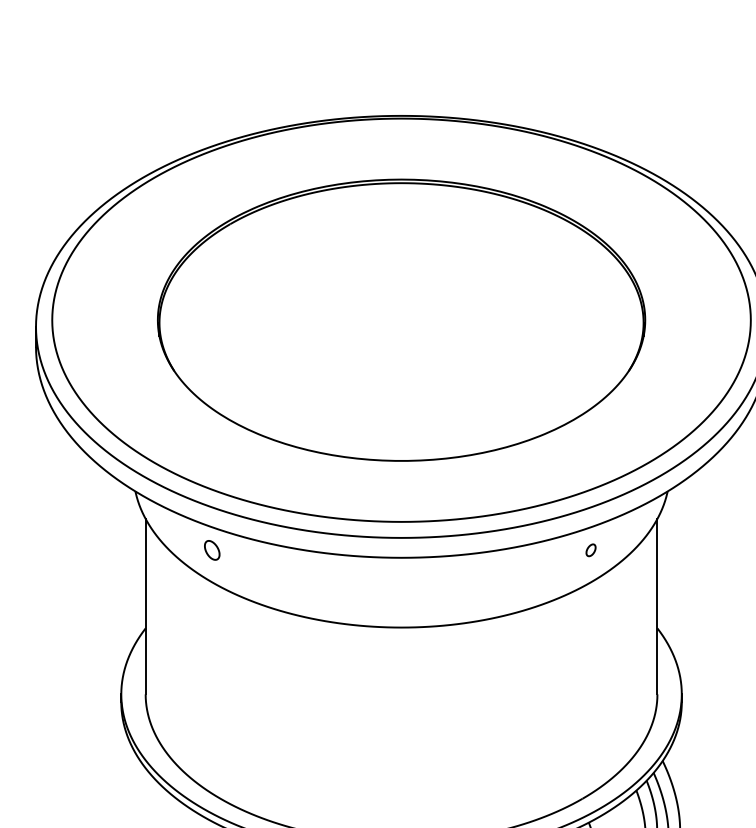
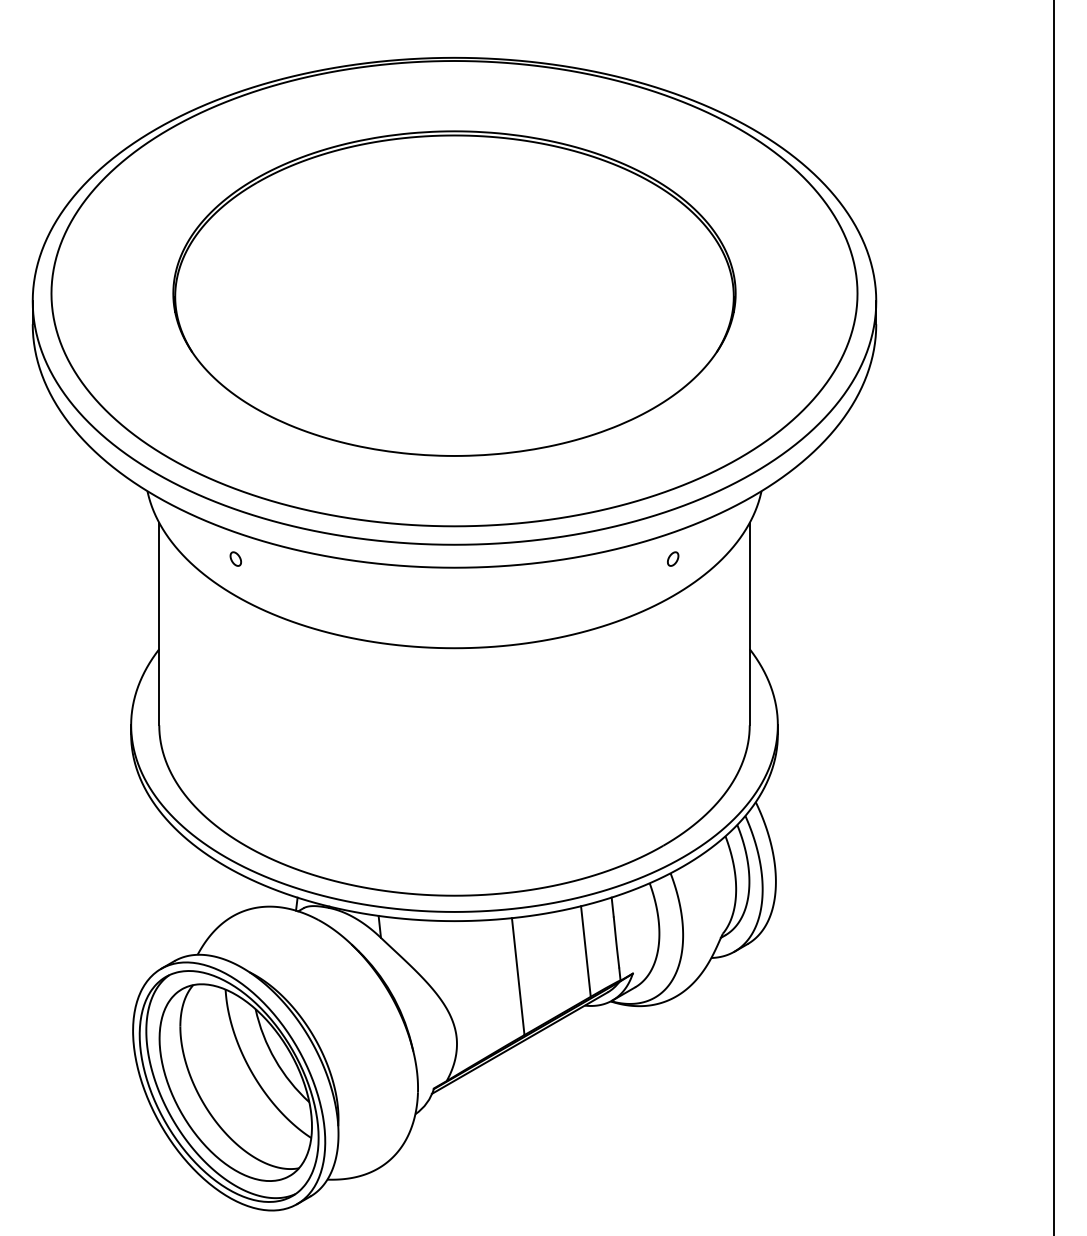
part: (211, 549) -> (235, 558), size x0.62

